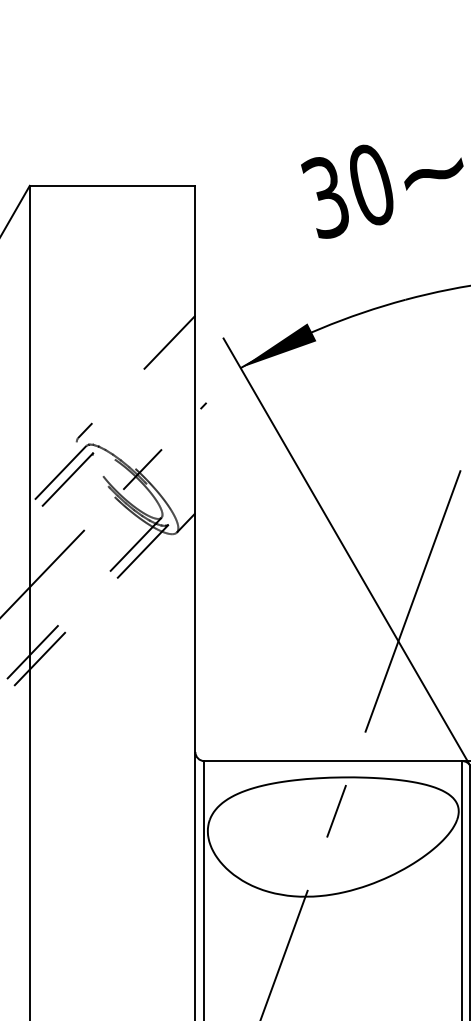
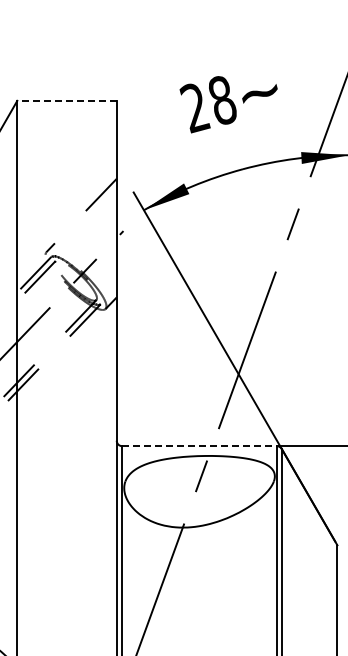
line: (113, 185) -> (67, 100), solid -> dashed
text: (346, 191) -> (207, 104), 30 -> 28
line: (334, 761) -> (200, 446), solid -> dashed

